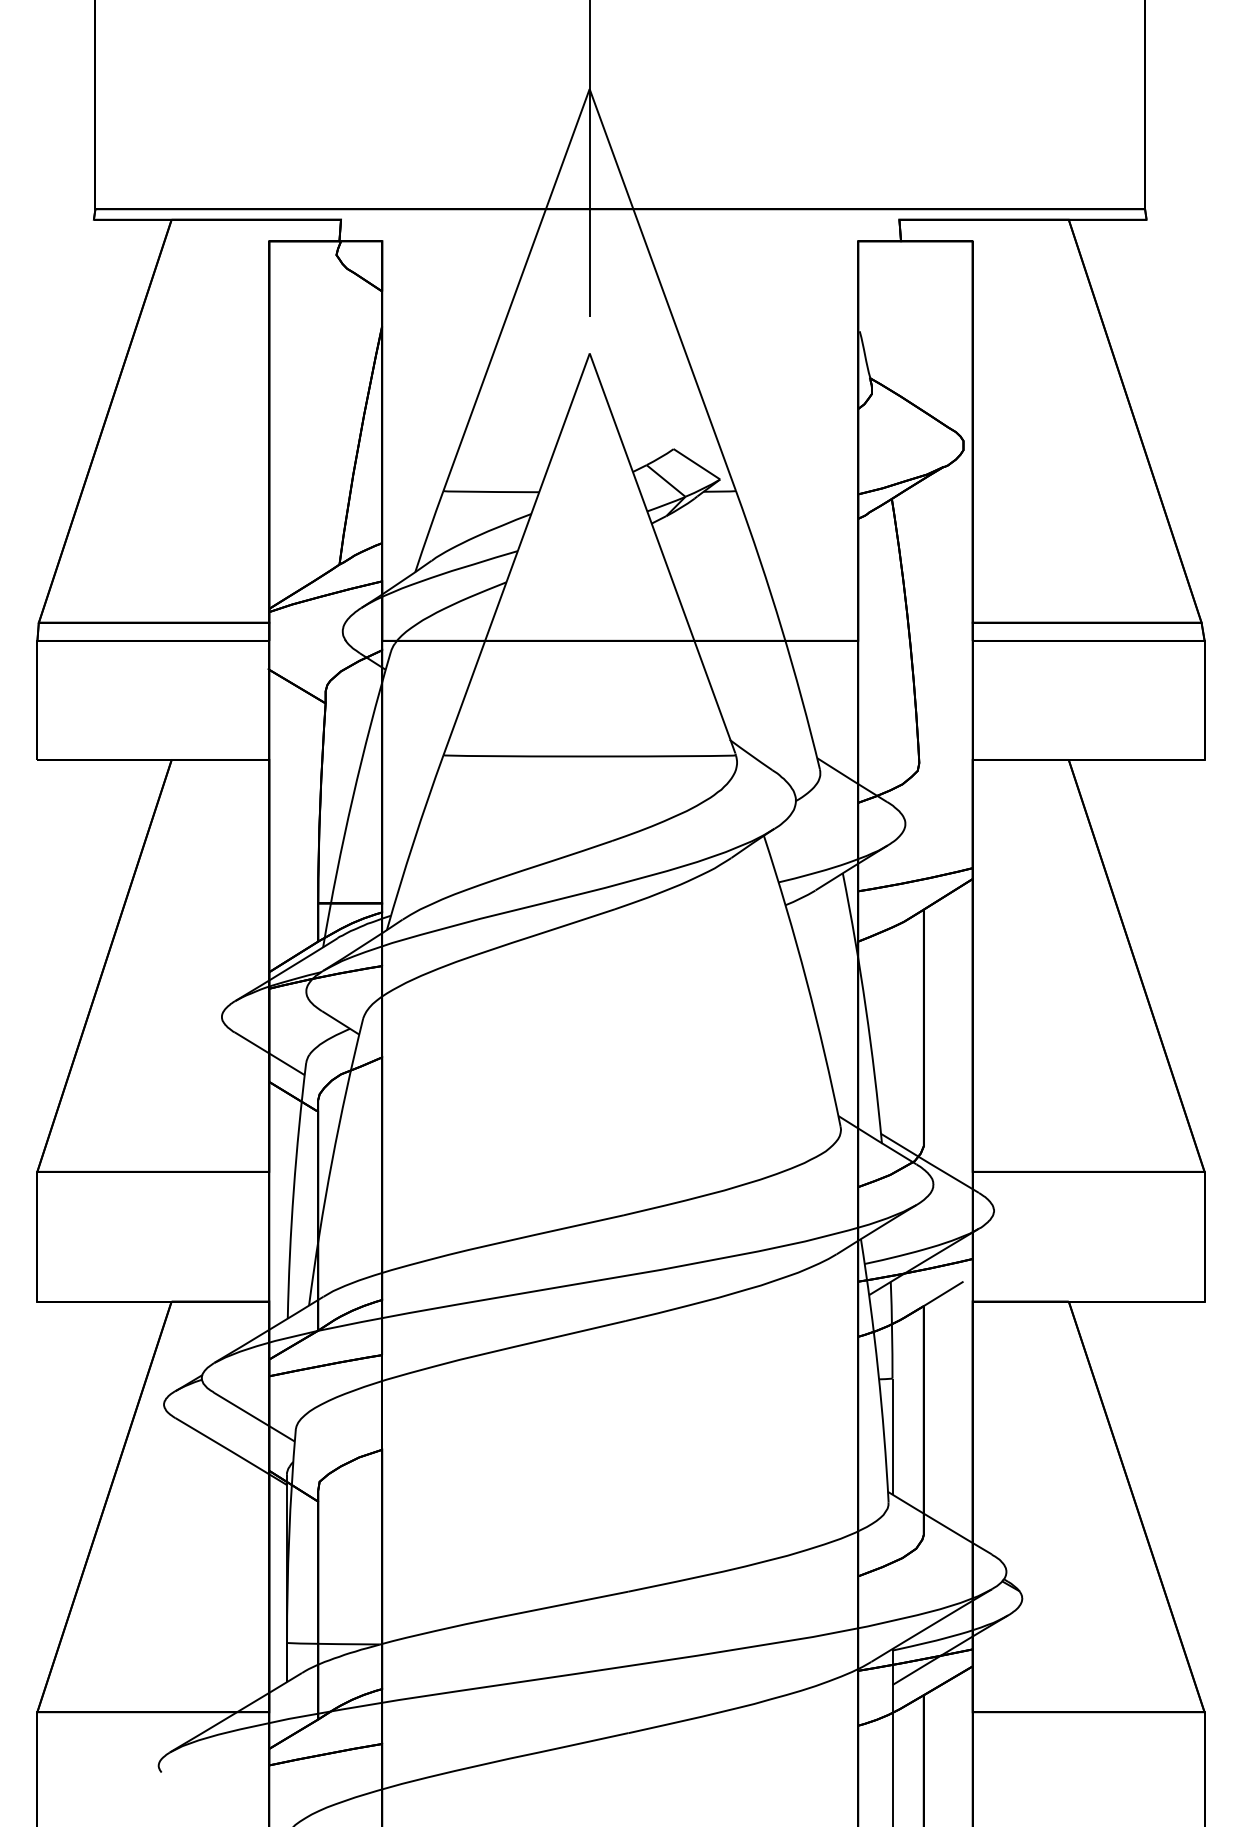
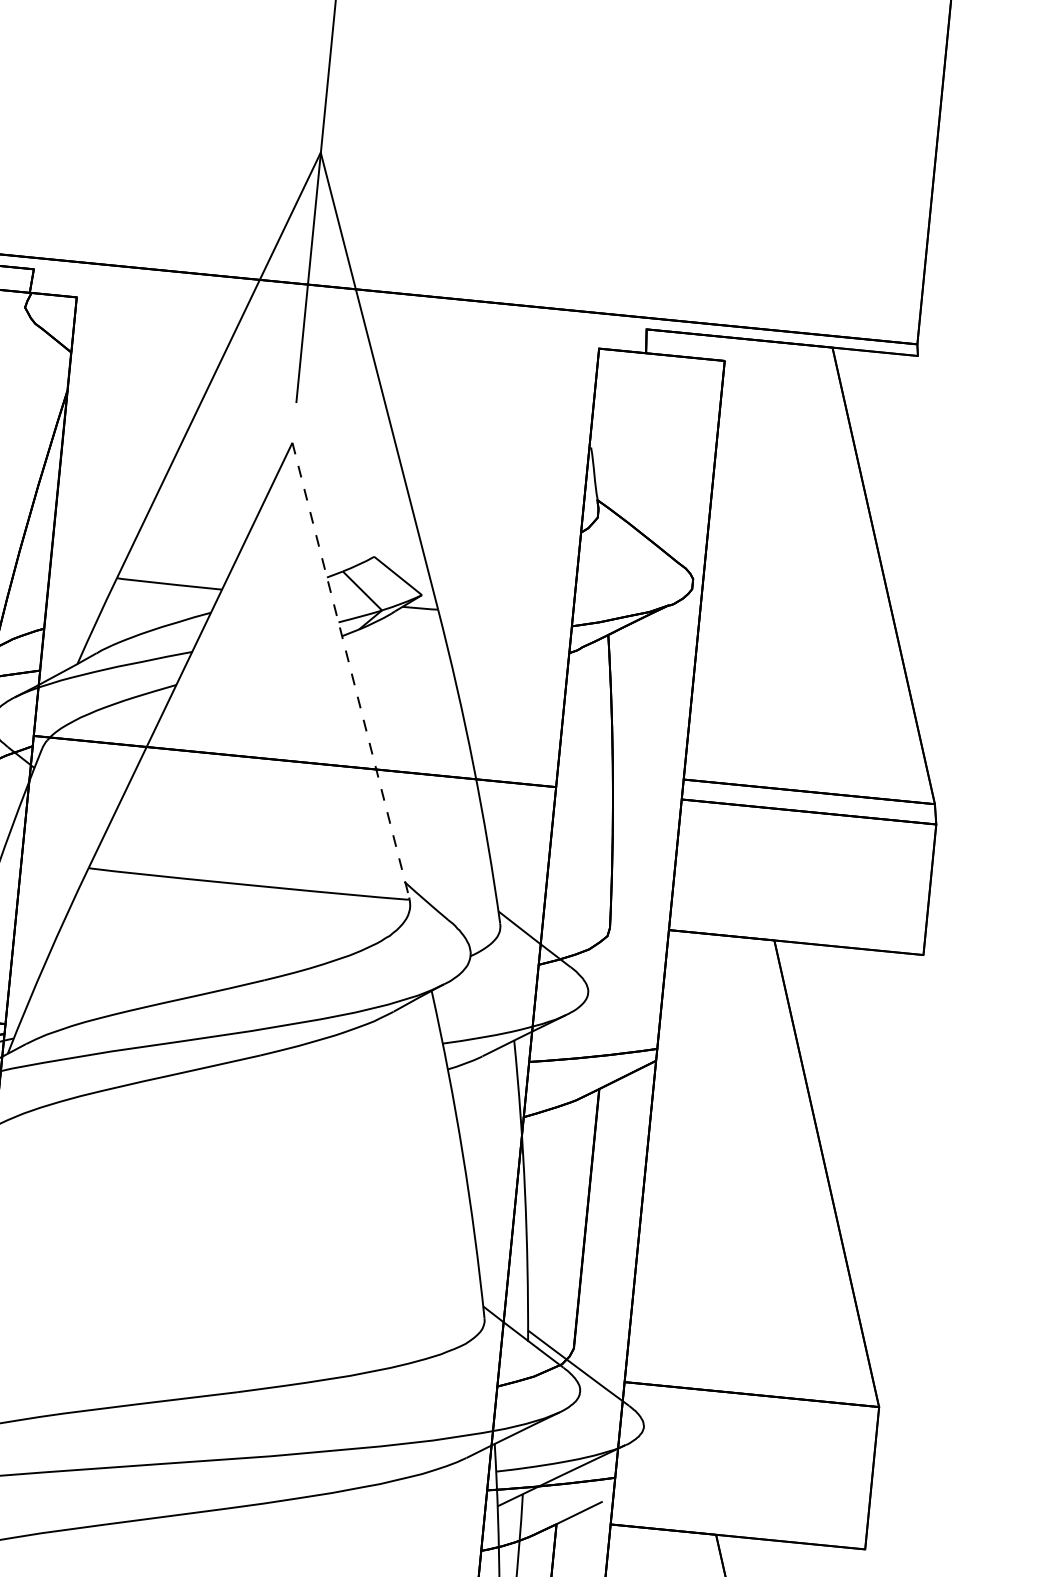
line: (662, 553) -> (350, 670), solid -> dashed

